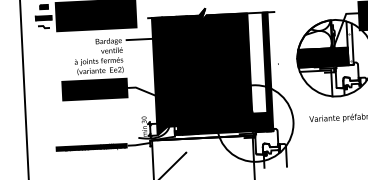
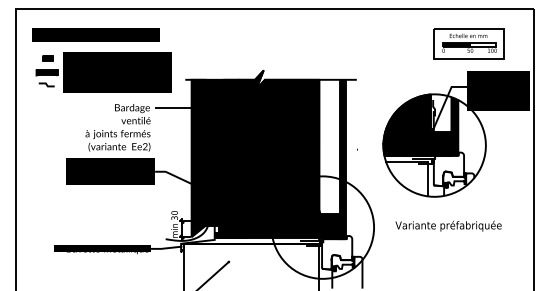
fill: (314, 35) -> (407, 113), added
fill: (349, 43) -> (454, 126), added

